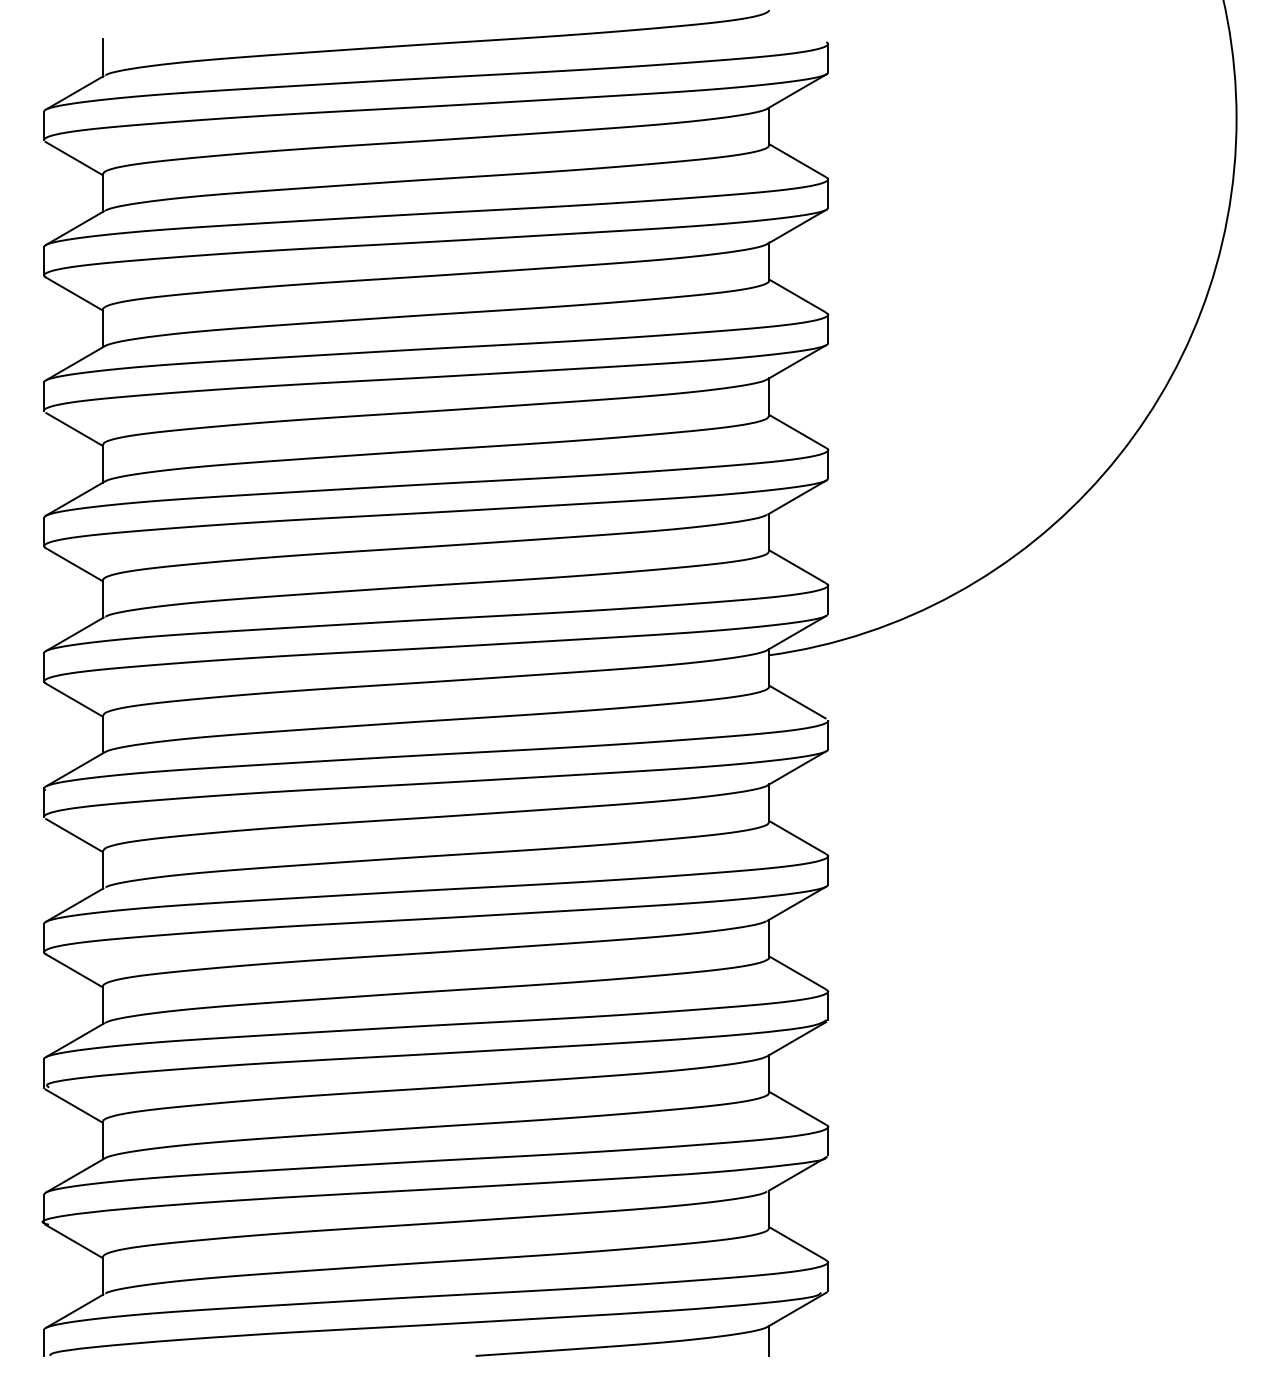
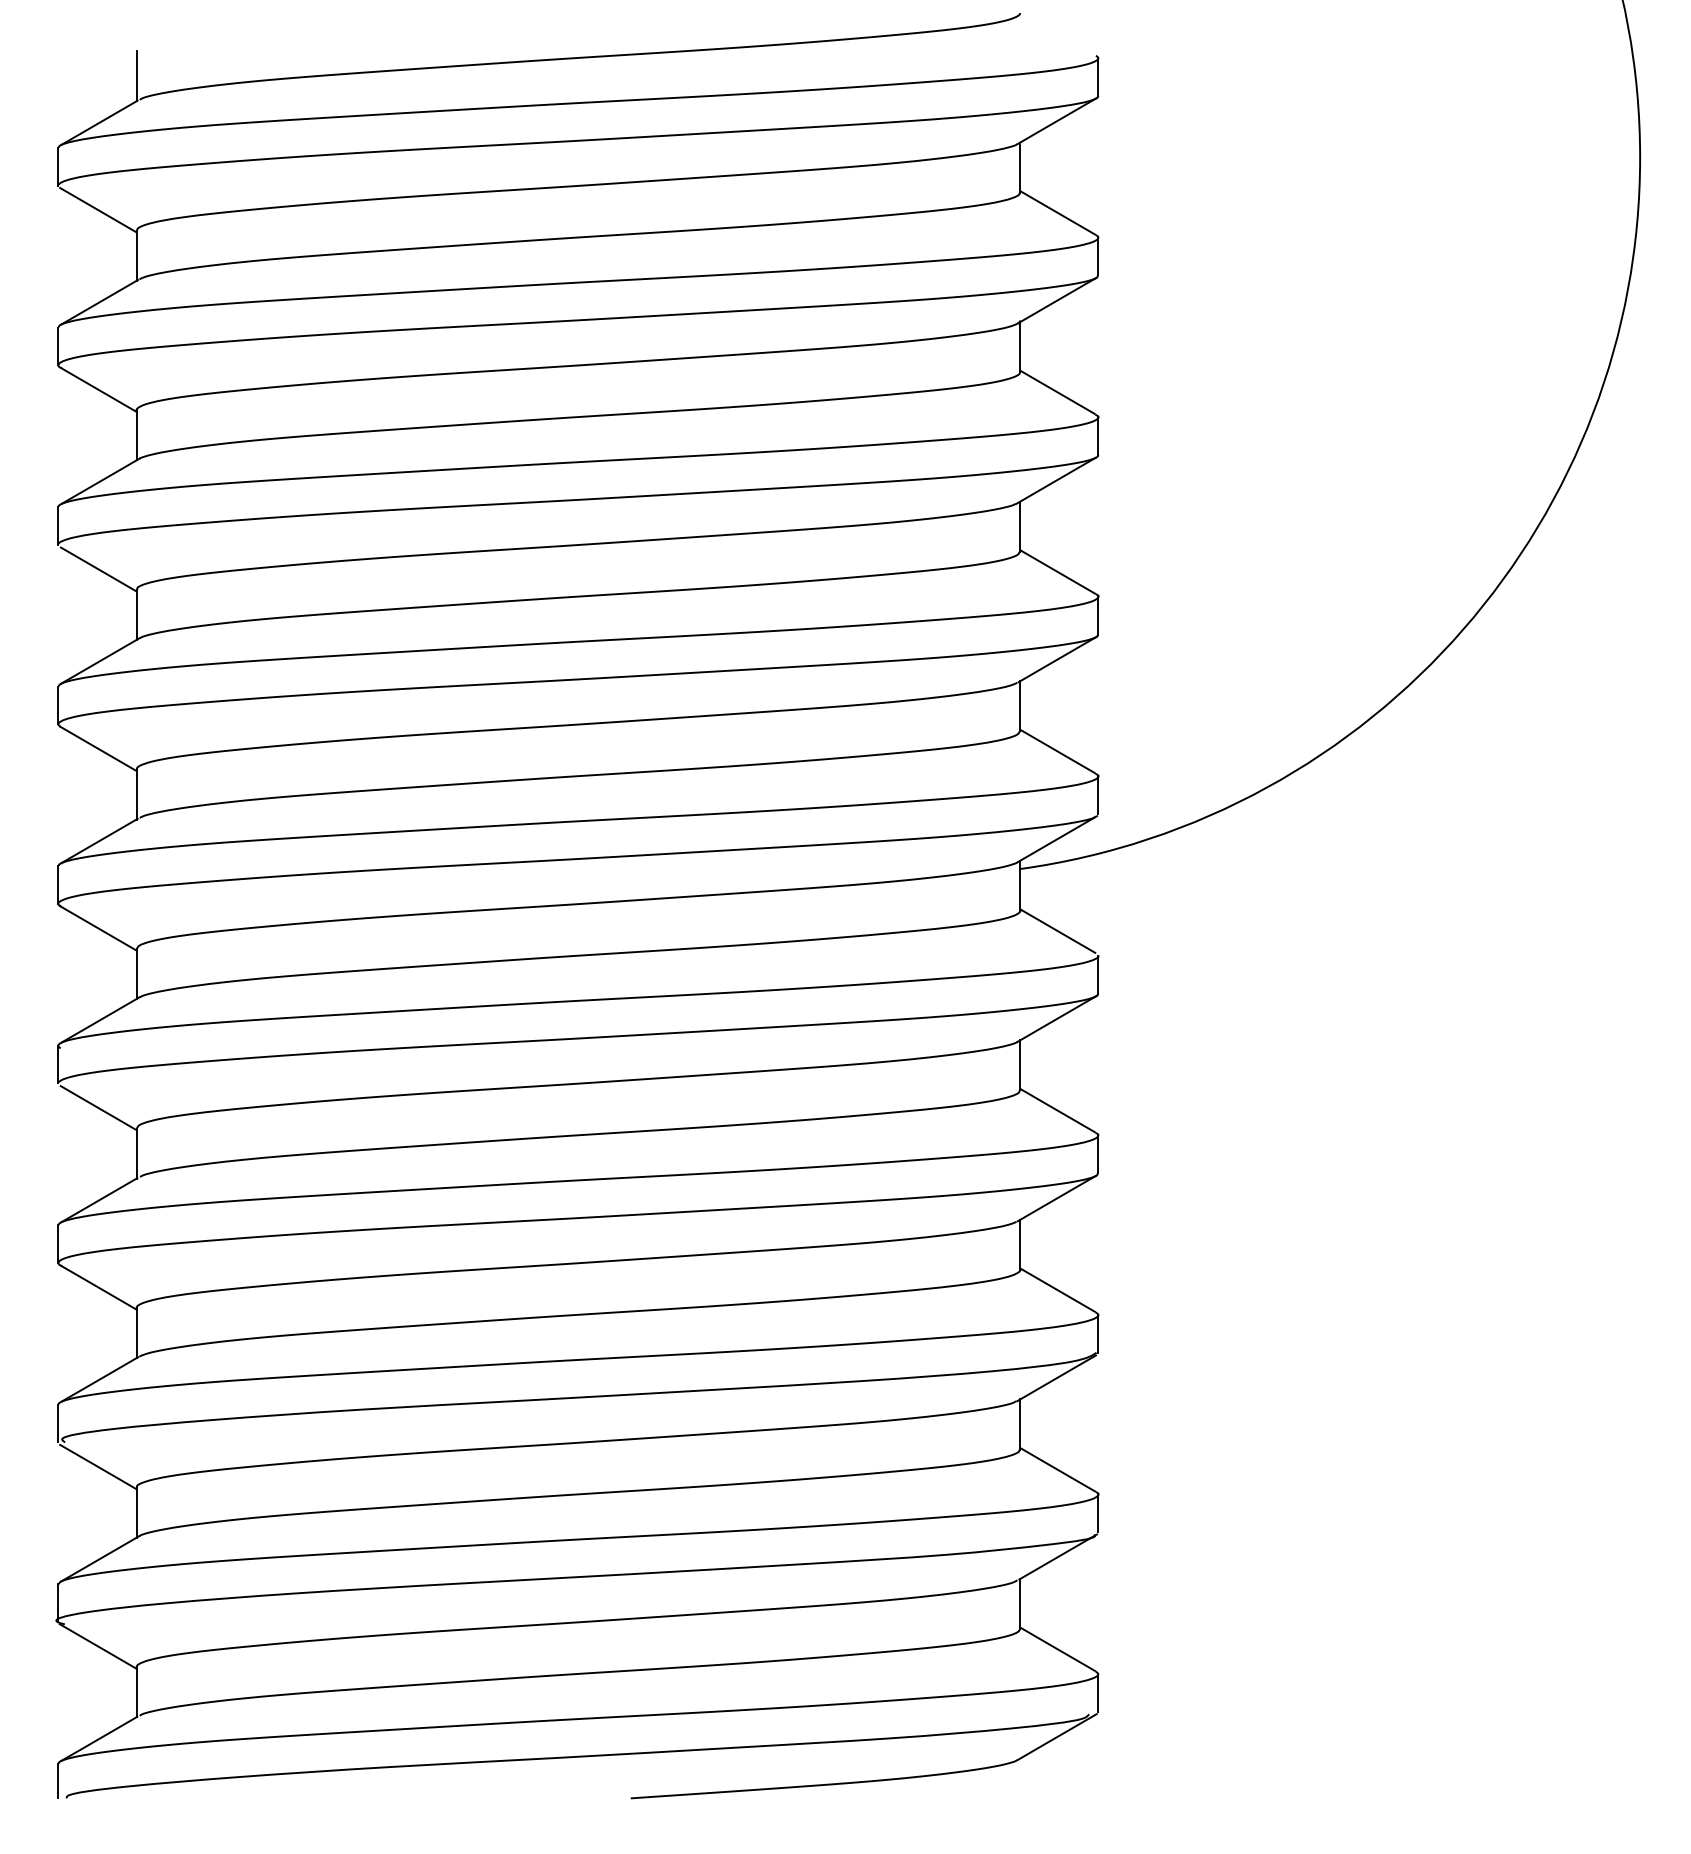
line: (769, 1340) -> (1020, 1778), removed

